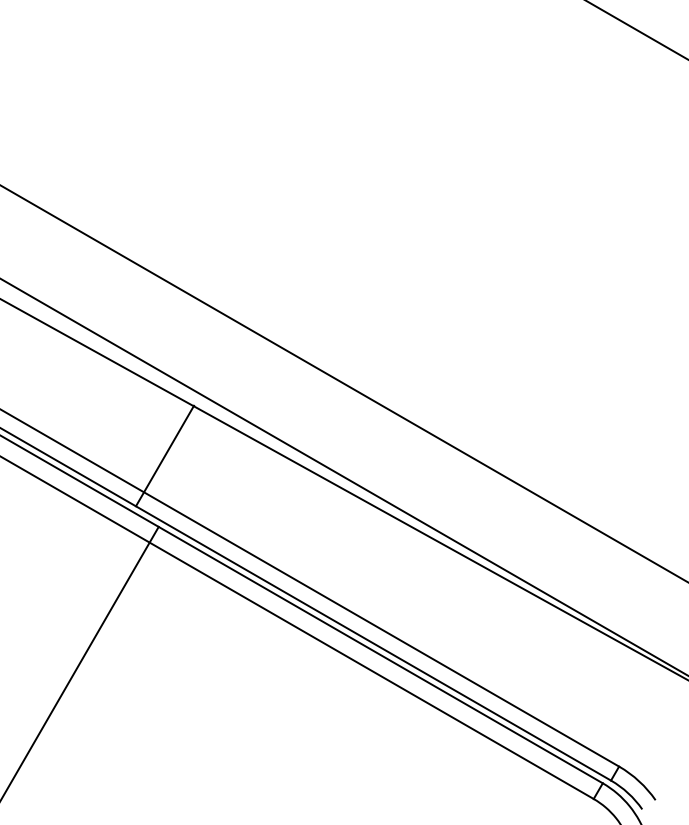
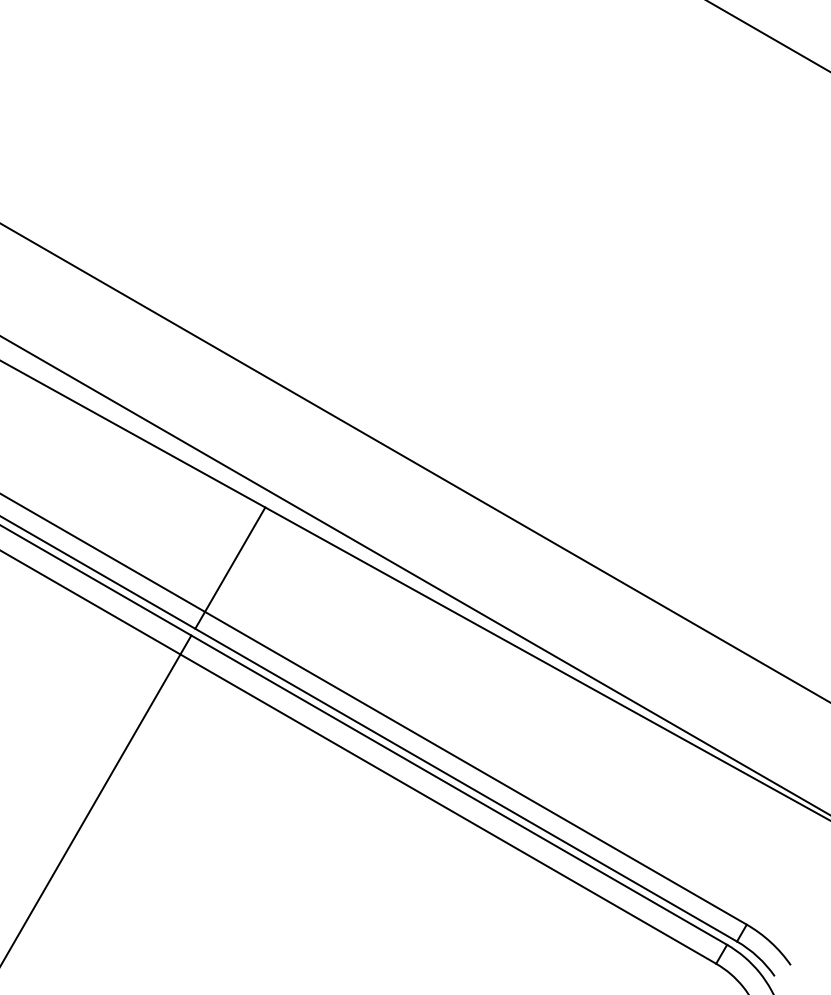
line: (164, 455) -> (229, 567), moved

